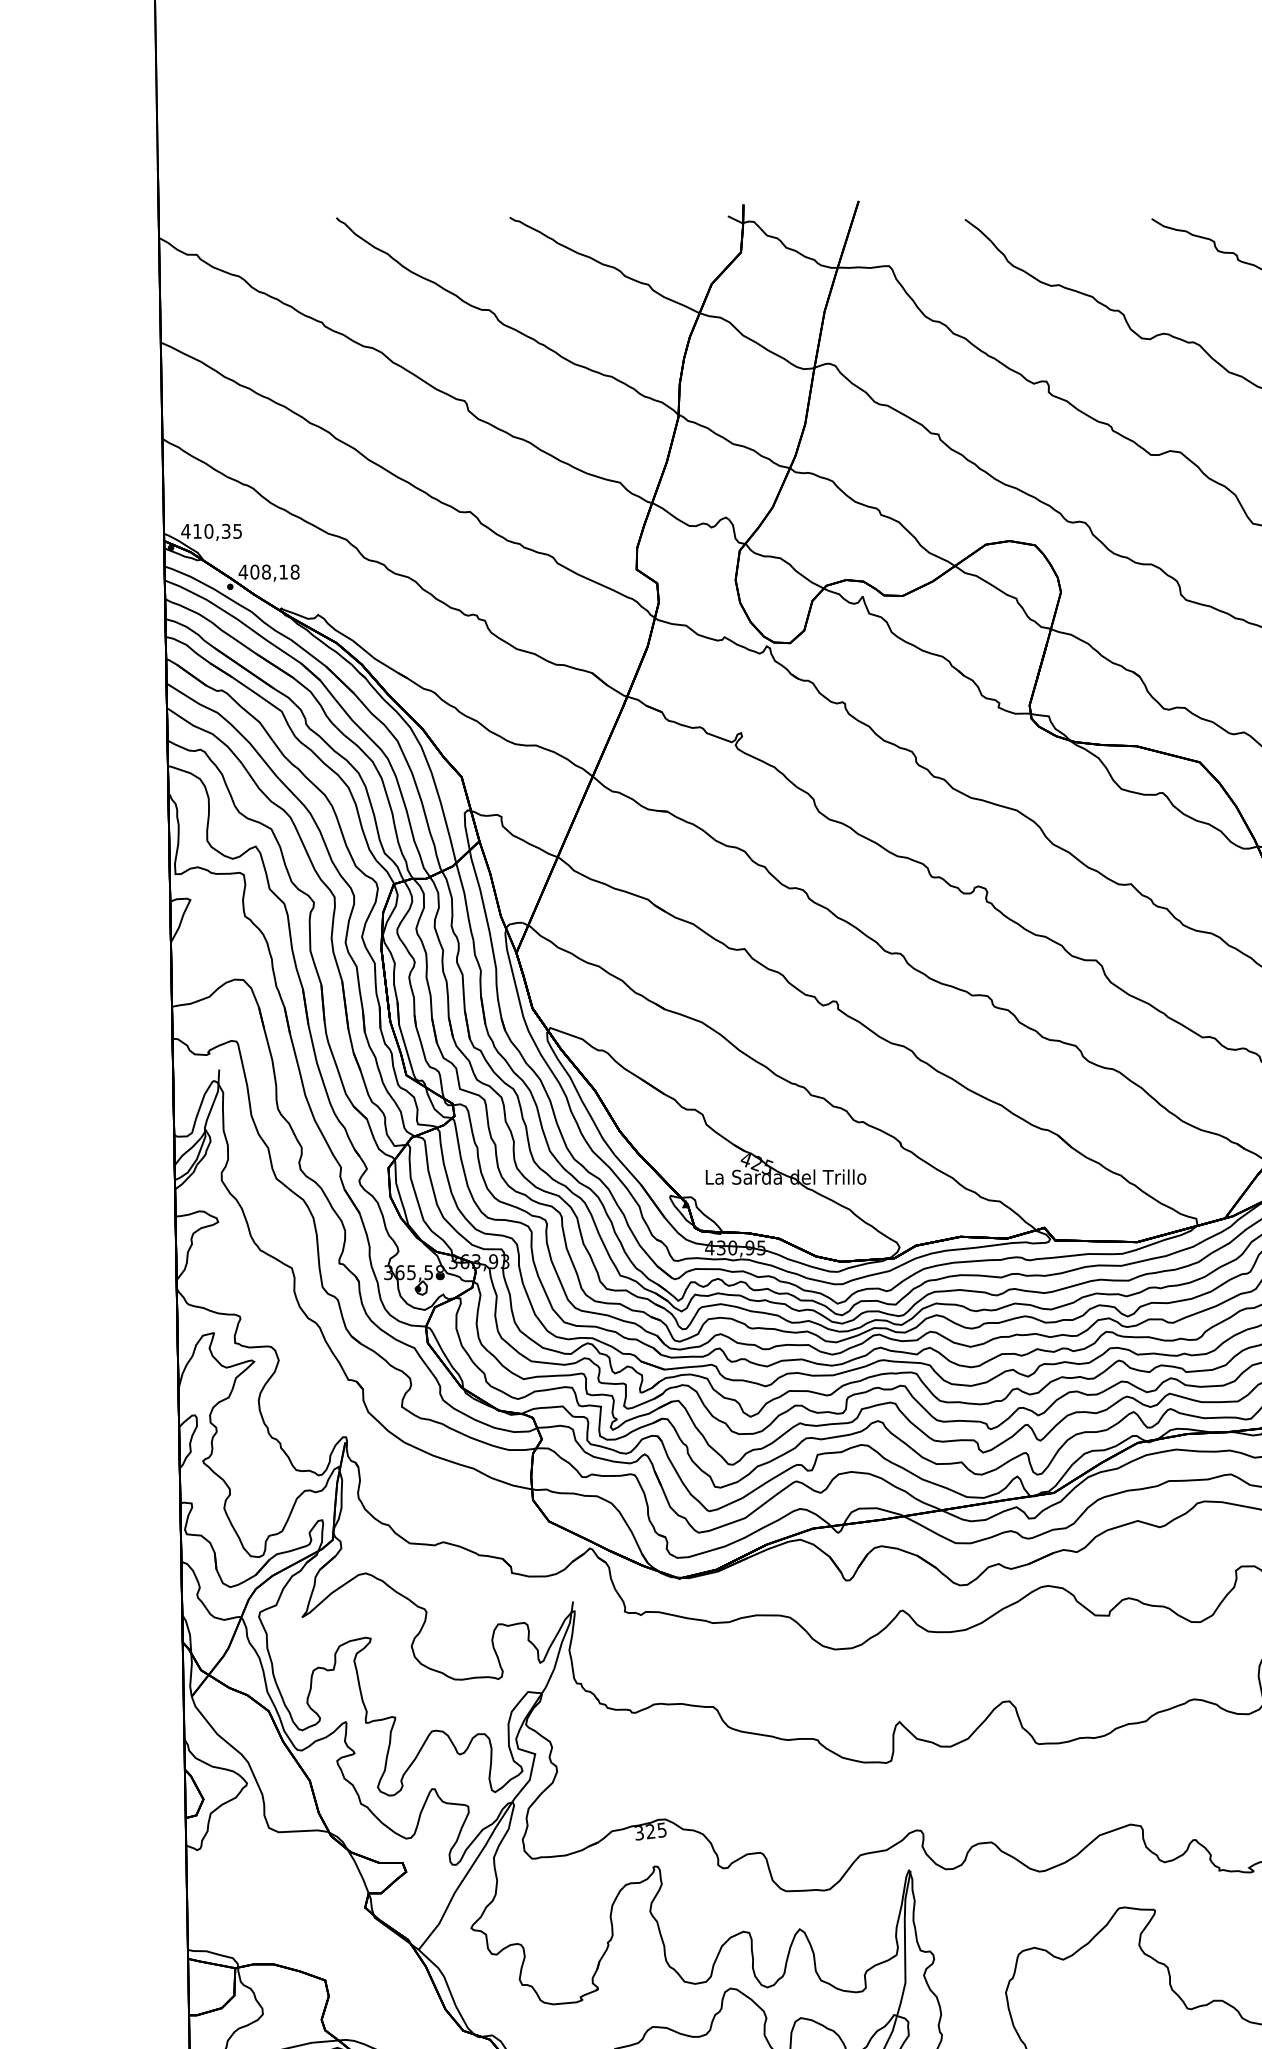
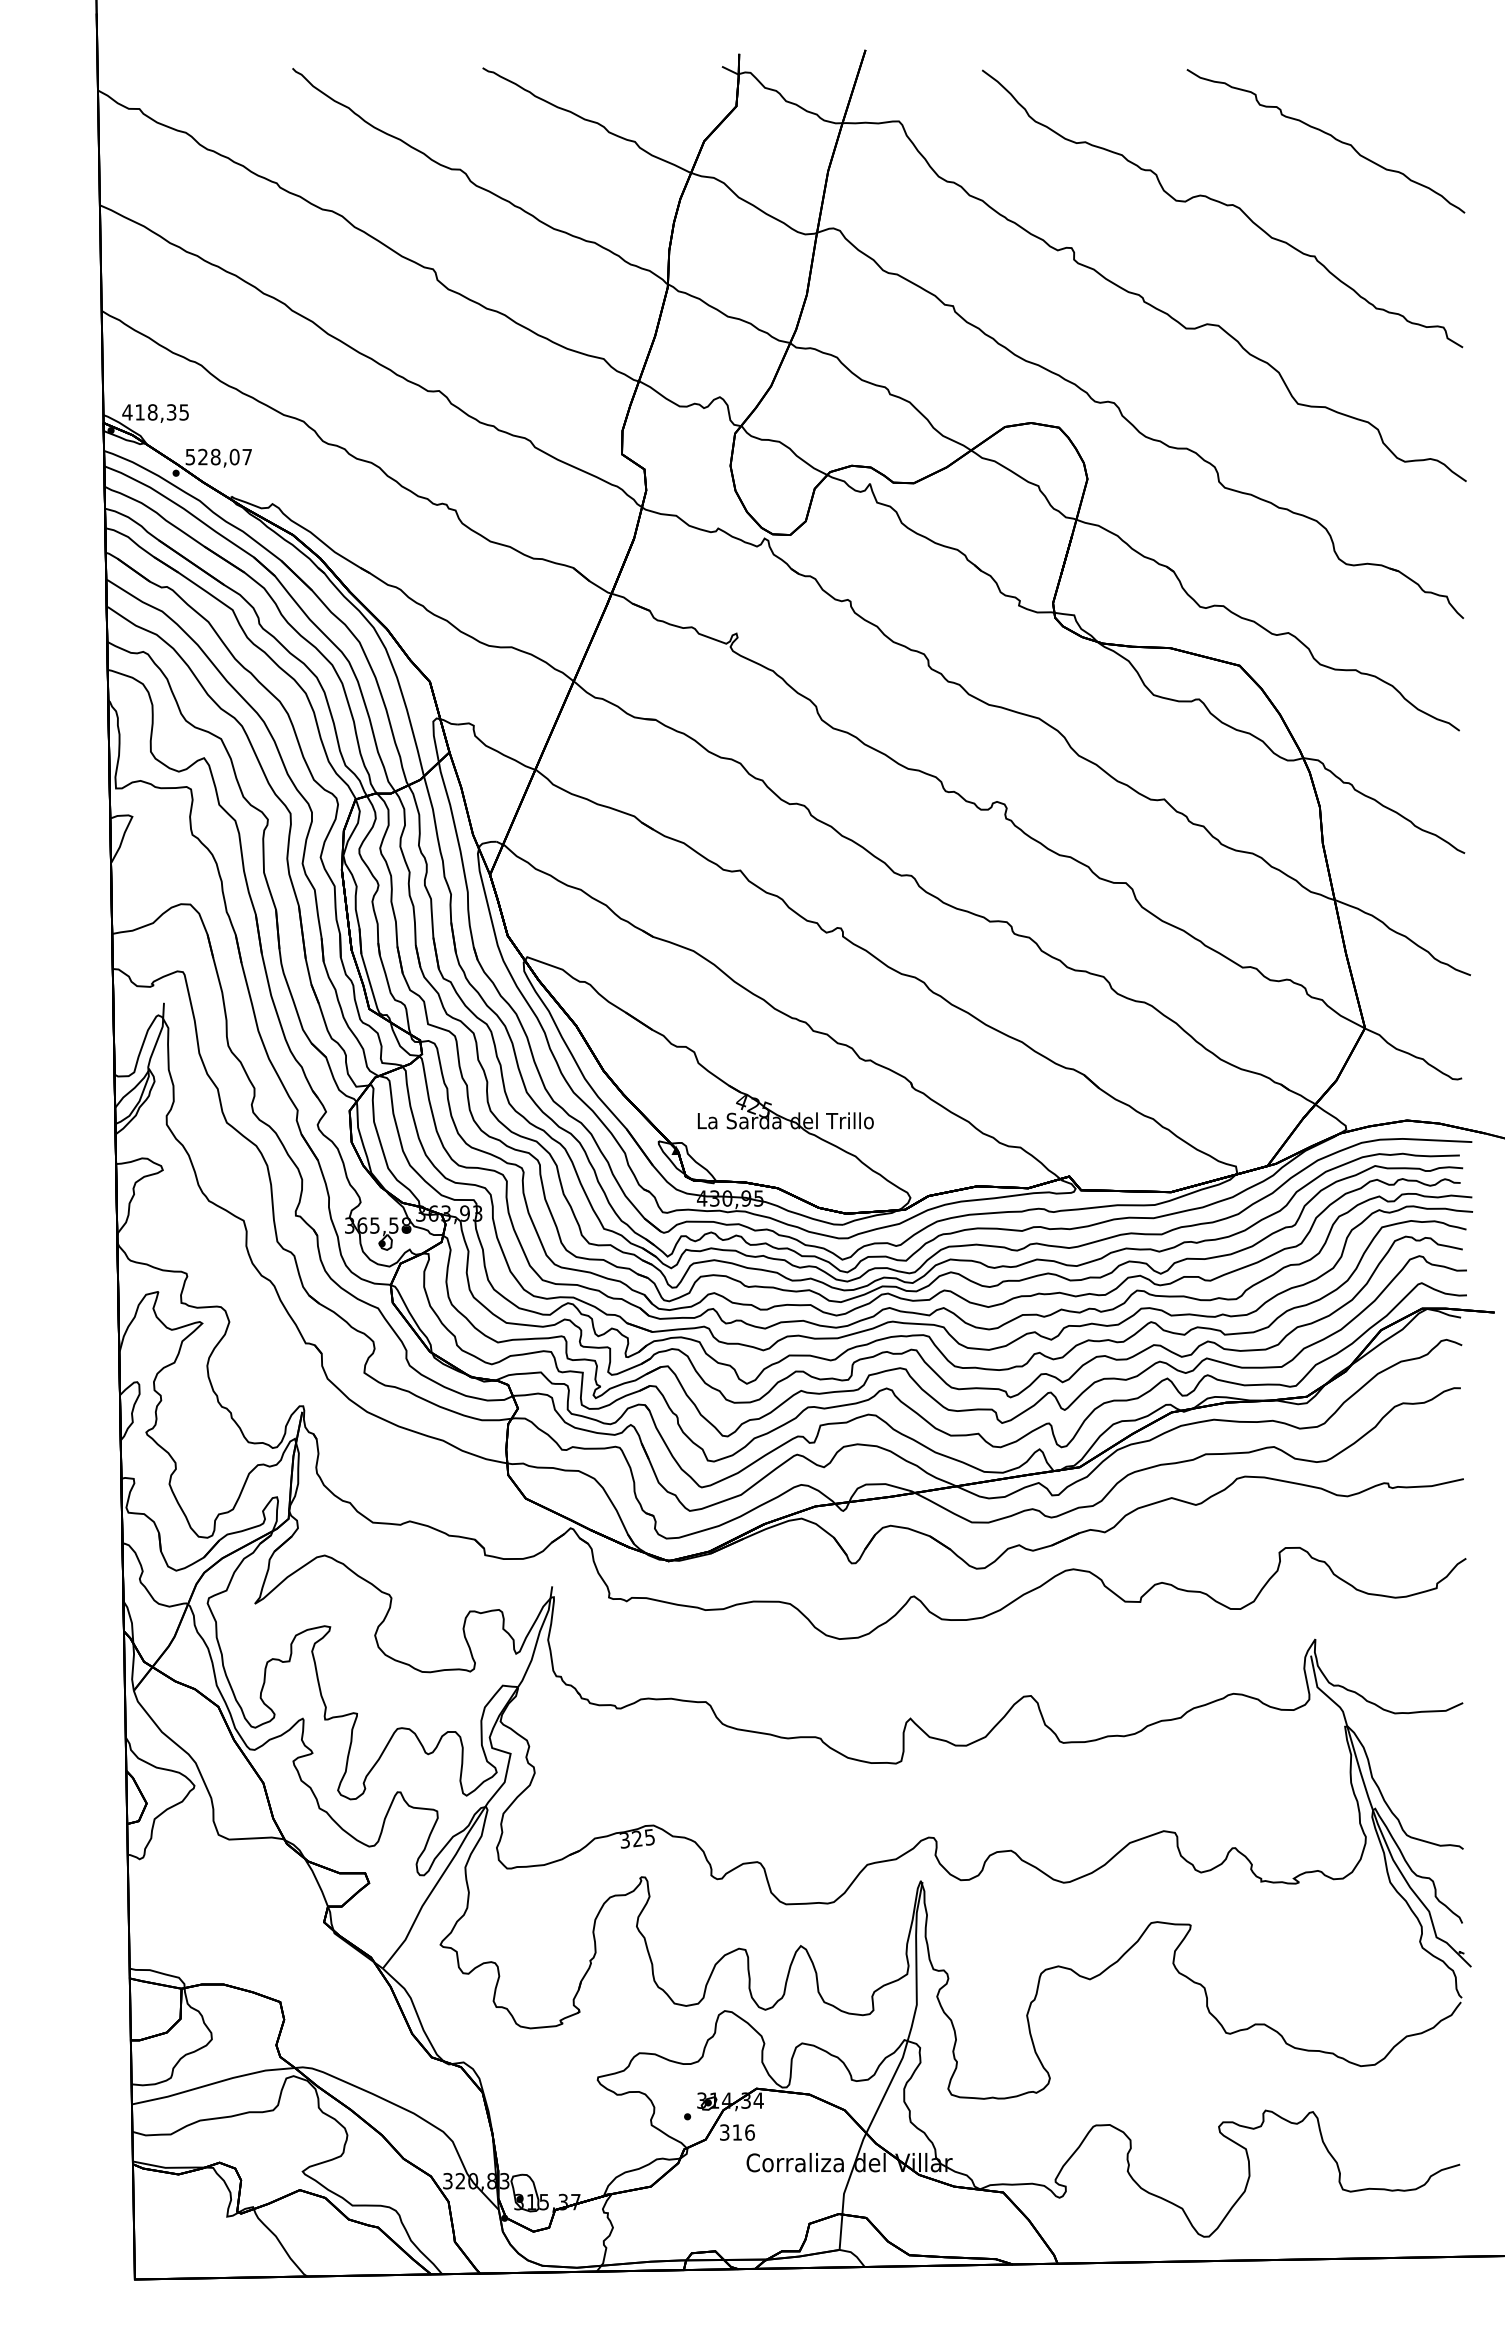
text: (208, 531) -> (152, 412), 410,35 -> 418,35
text: (268, 571) -> (218, 456), 408,18 -> 528,07

